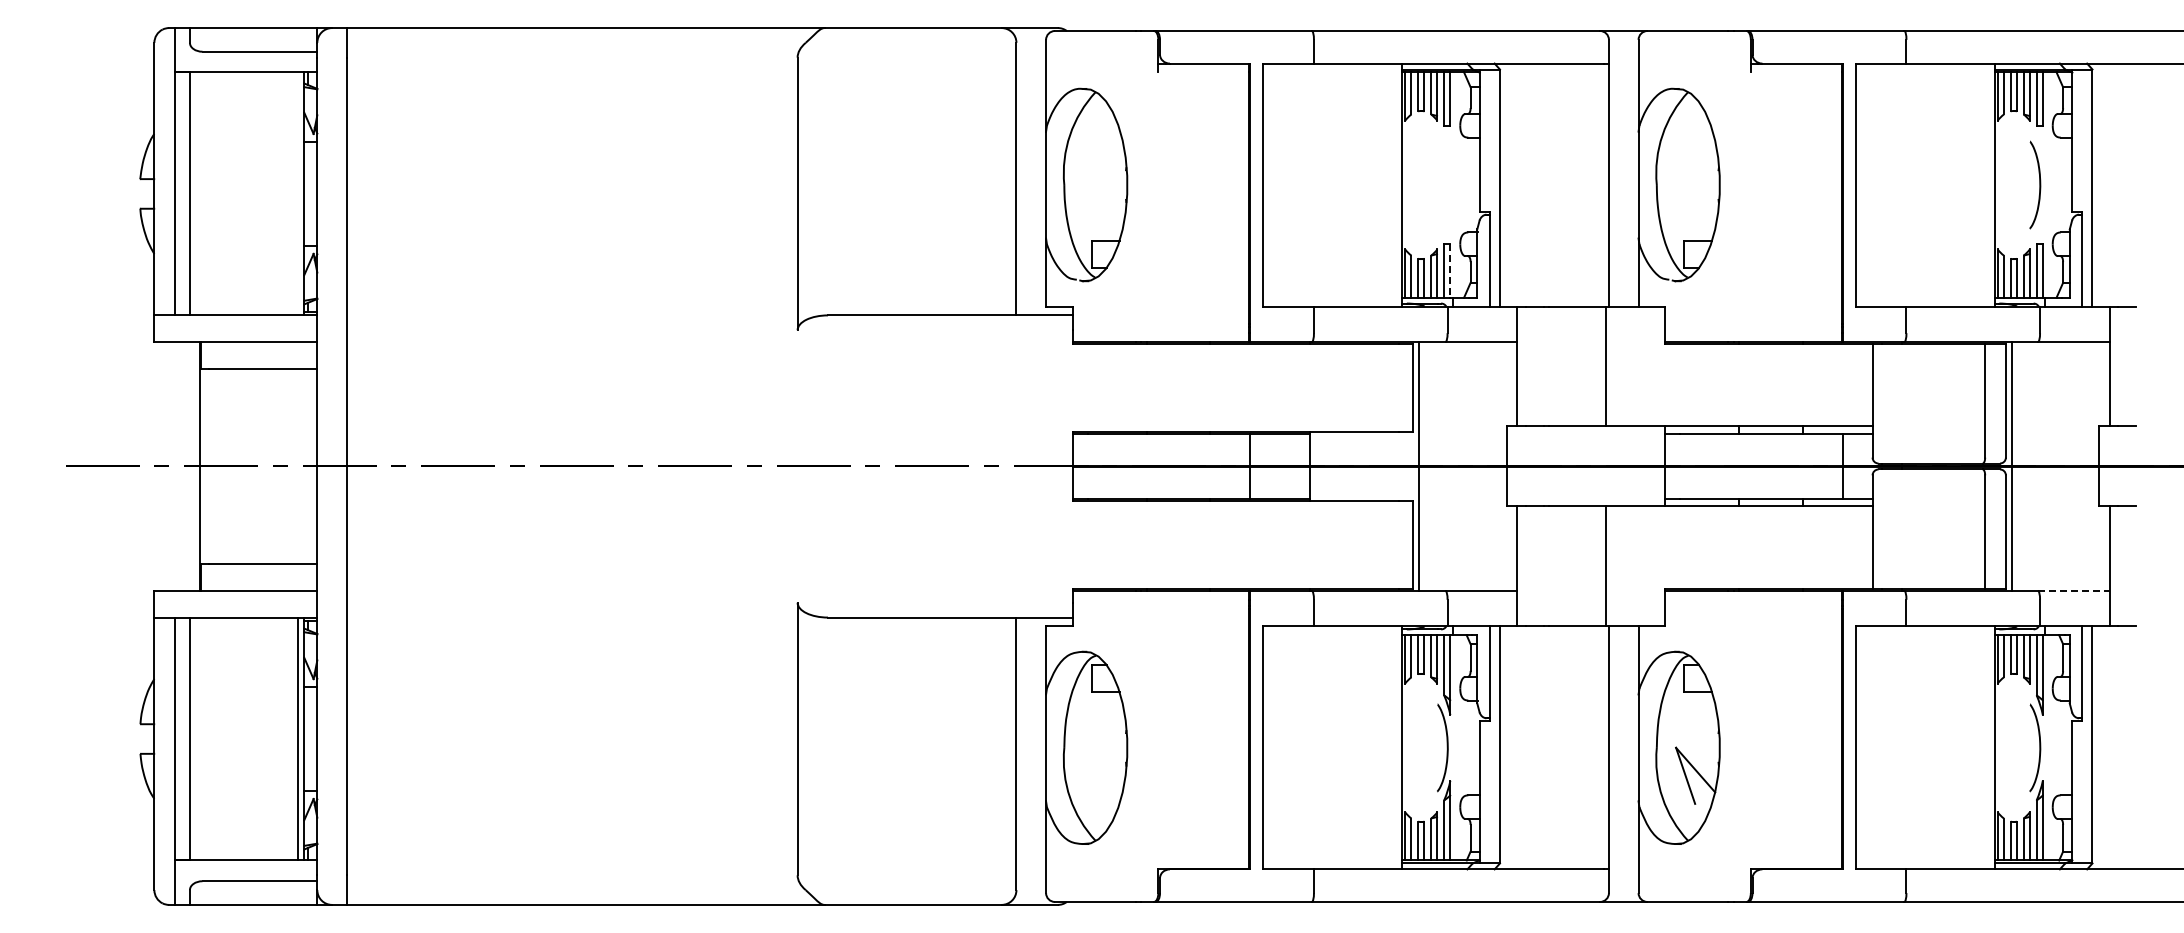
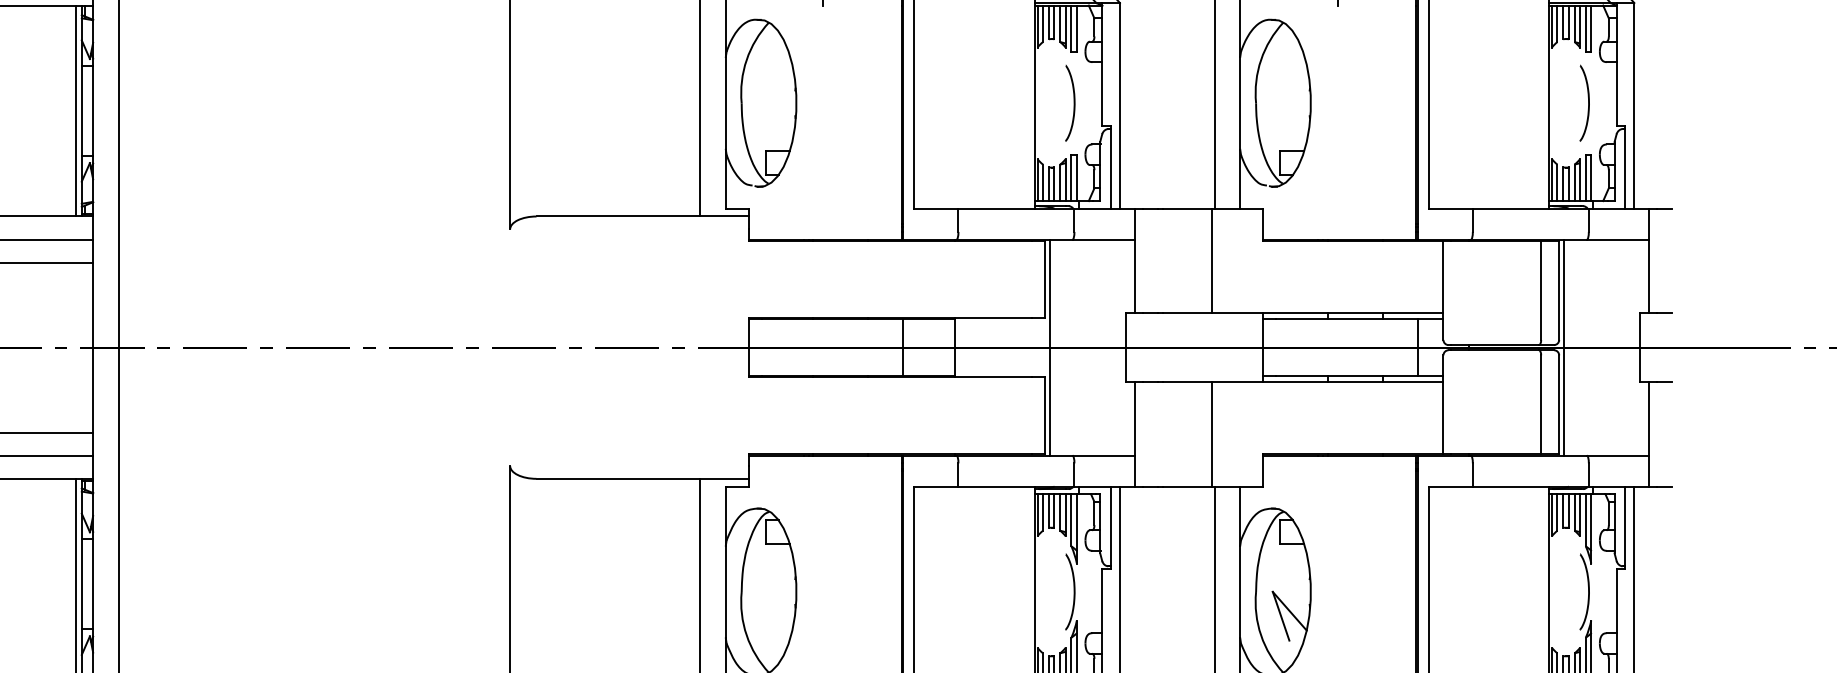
curve: (1446, 184) -> (1073, 102), added
line: (297, 193) -> (75, 110), added
line: (1450, 270) -> (1076, 177), dashed -> solid
line: (2073, 590) -> (1617, 455), dashed -> solid

